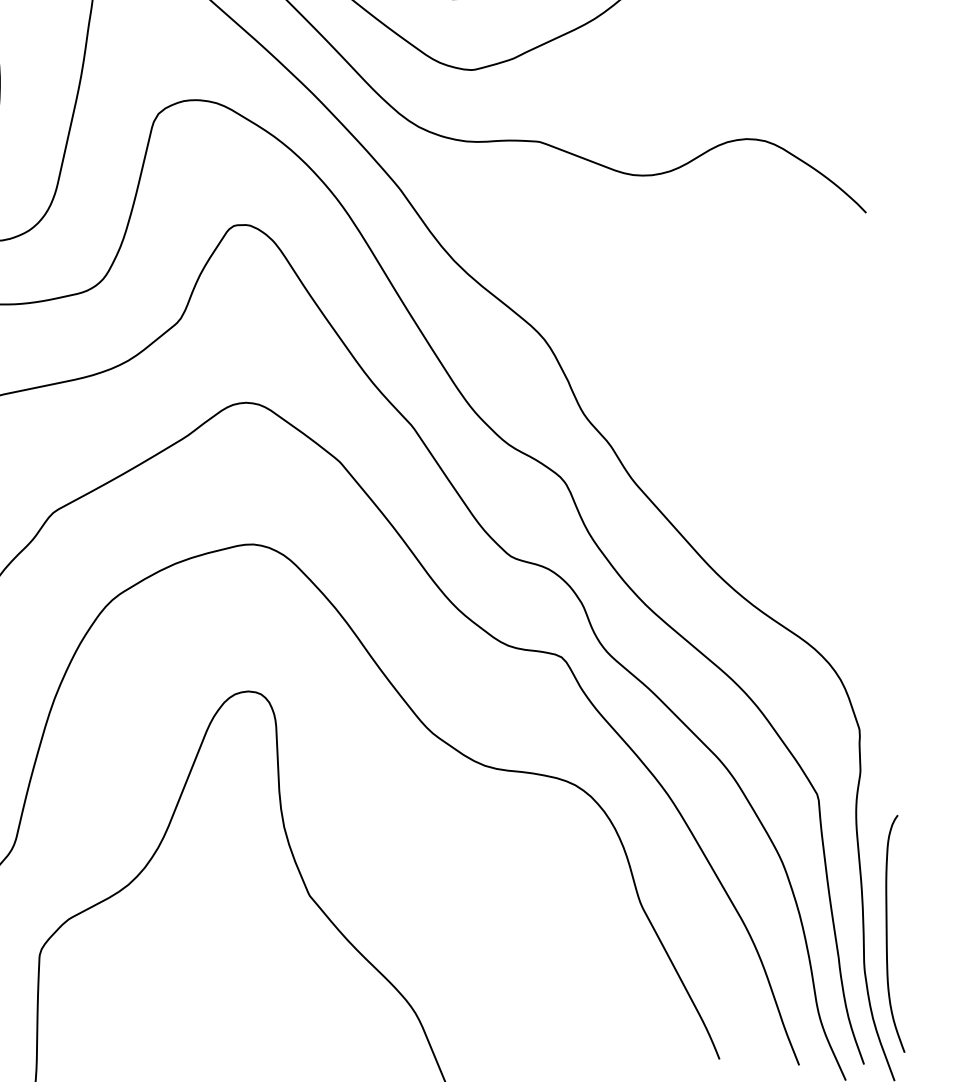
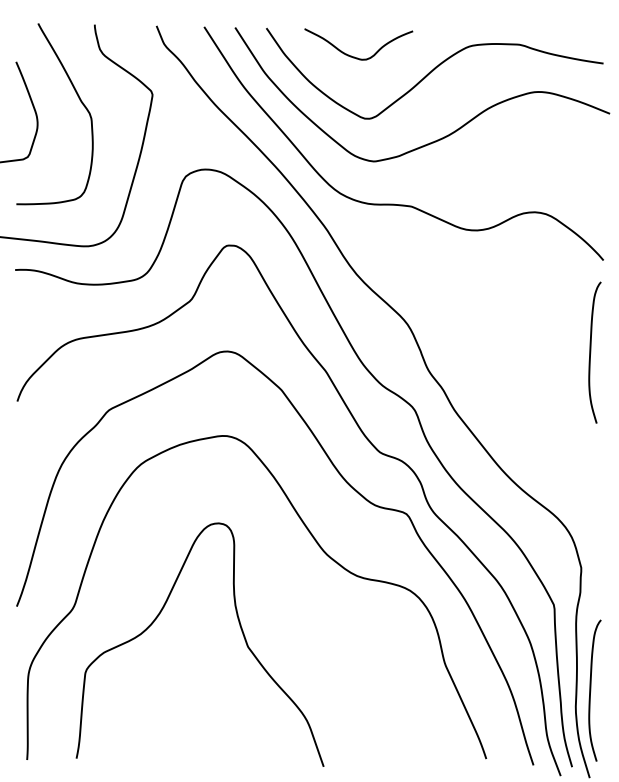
curve: (855, 368) -> (591, 352), added

